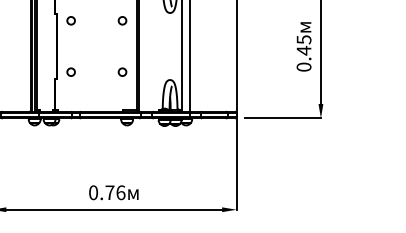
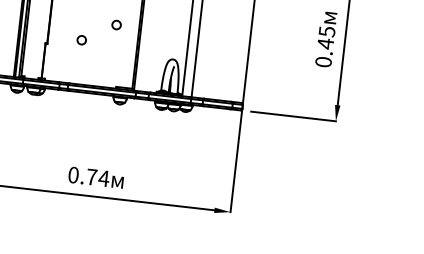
circle: (70, 71) -> (81, 39), moved
circle: (122, 71) -> (116, 24), moved
text: (120, 192) -> (103, 178), 0.76 -> 0.74

